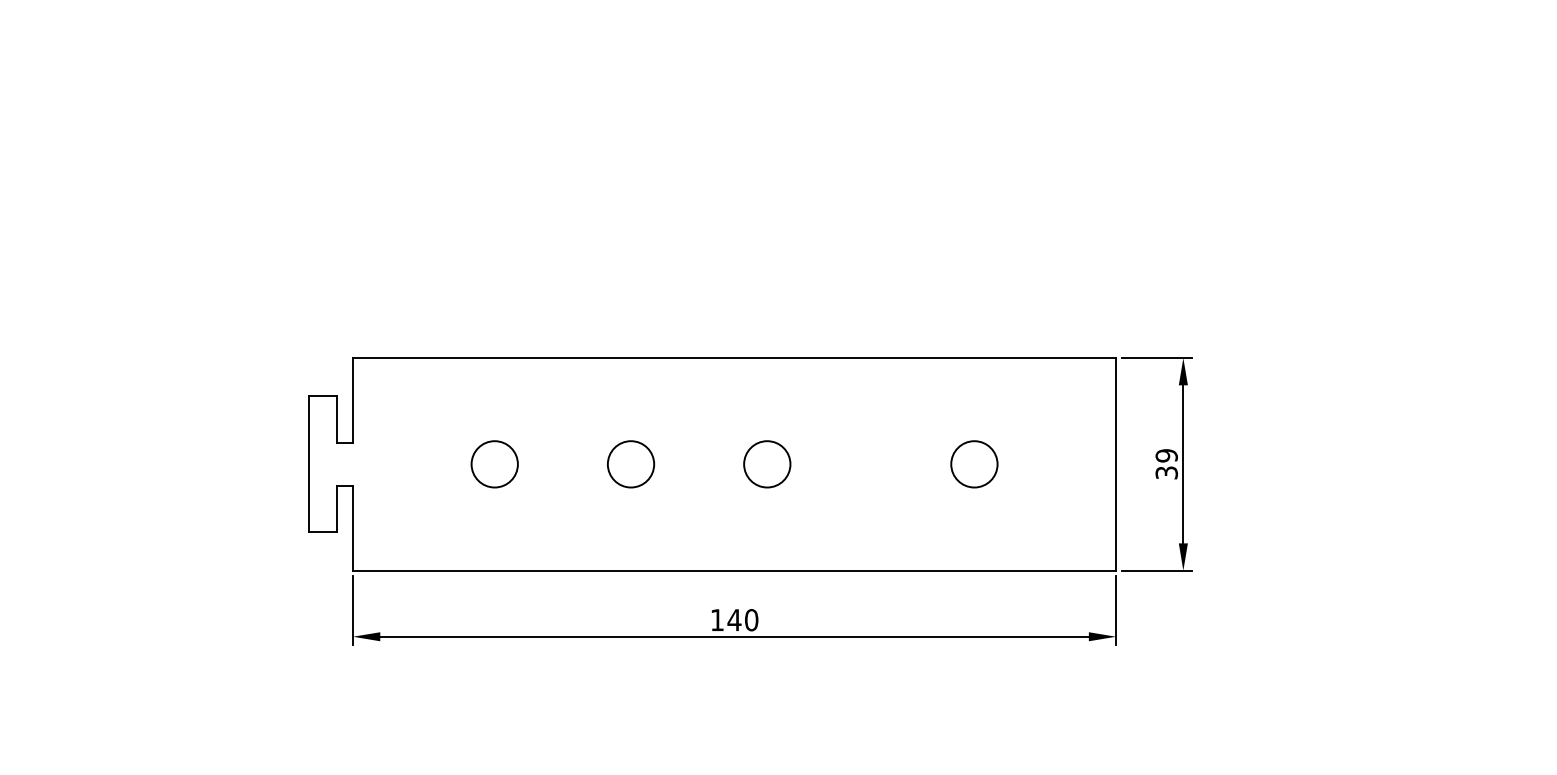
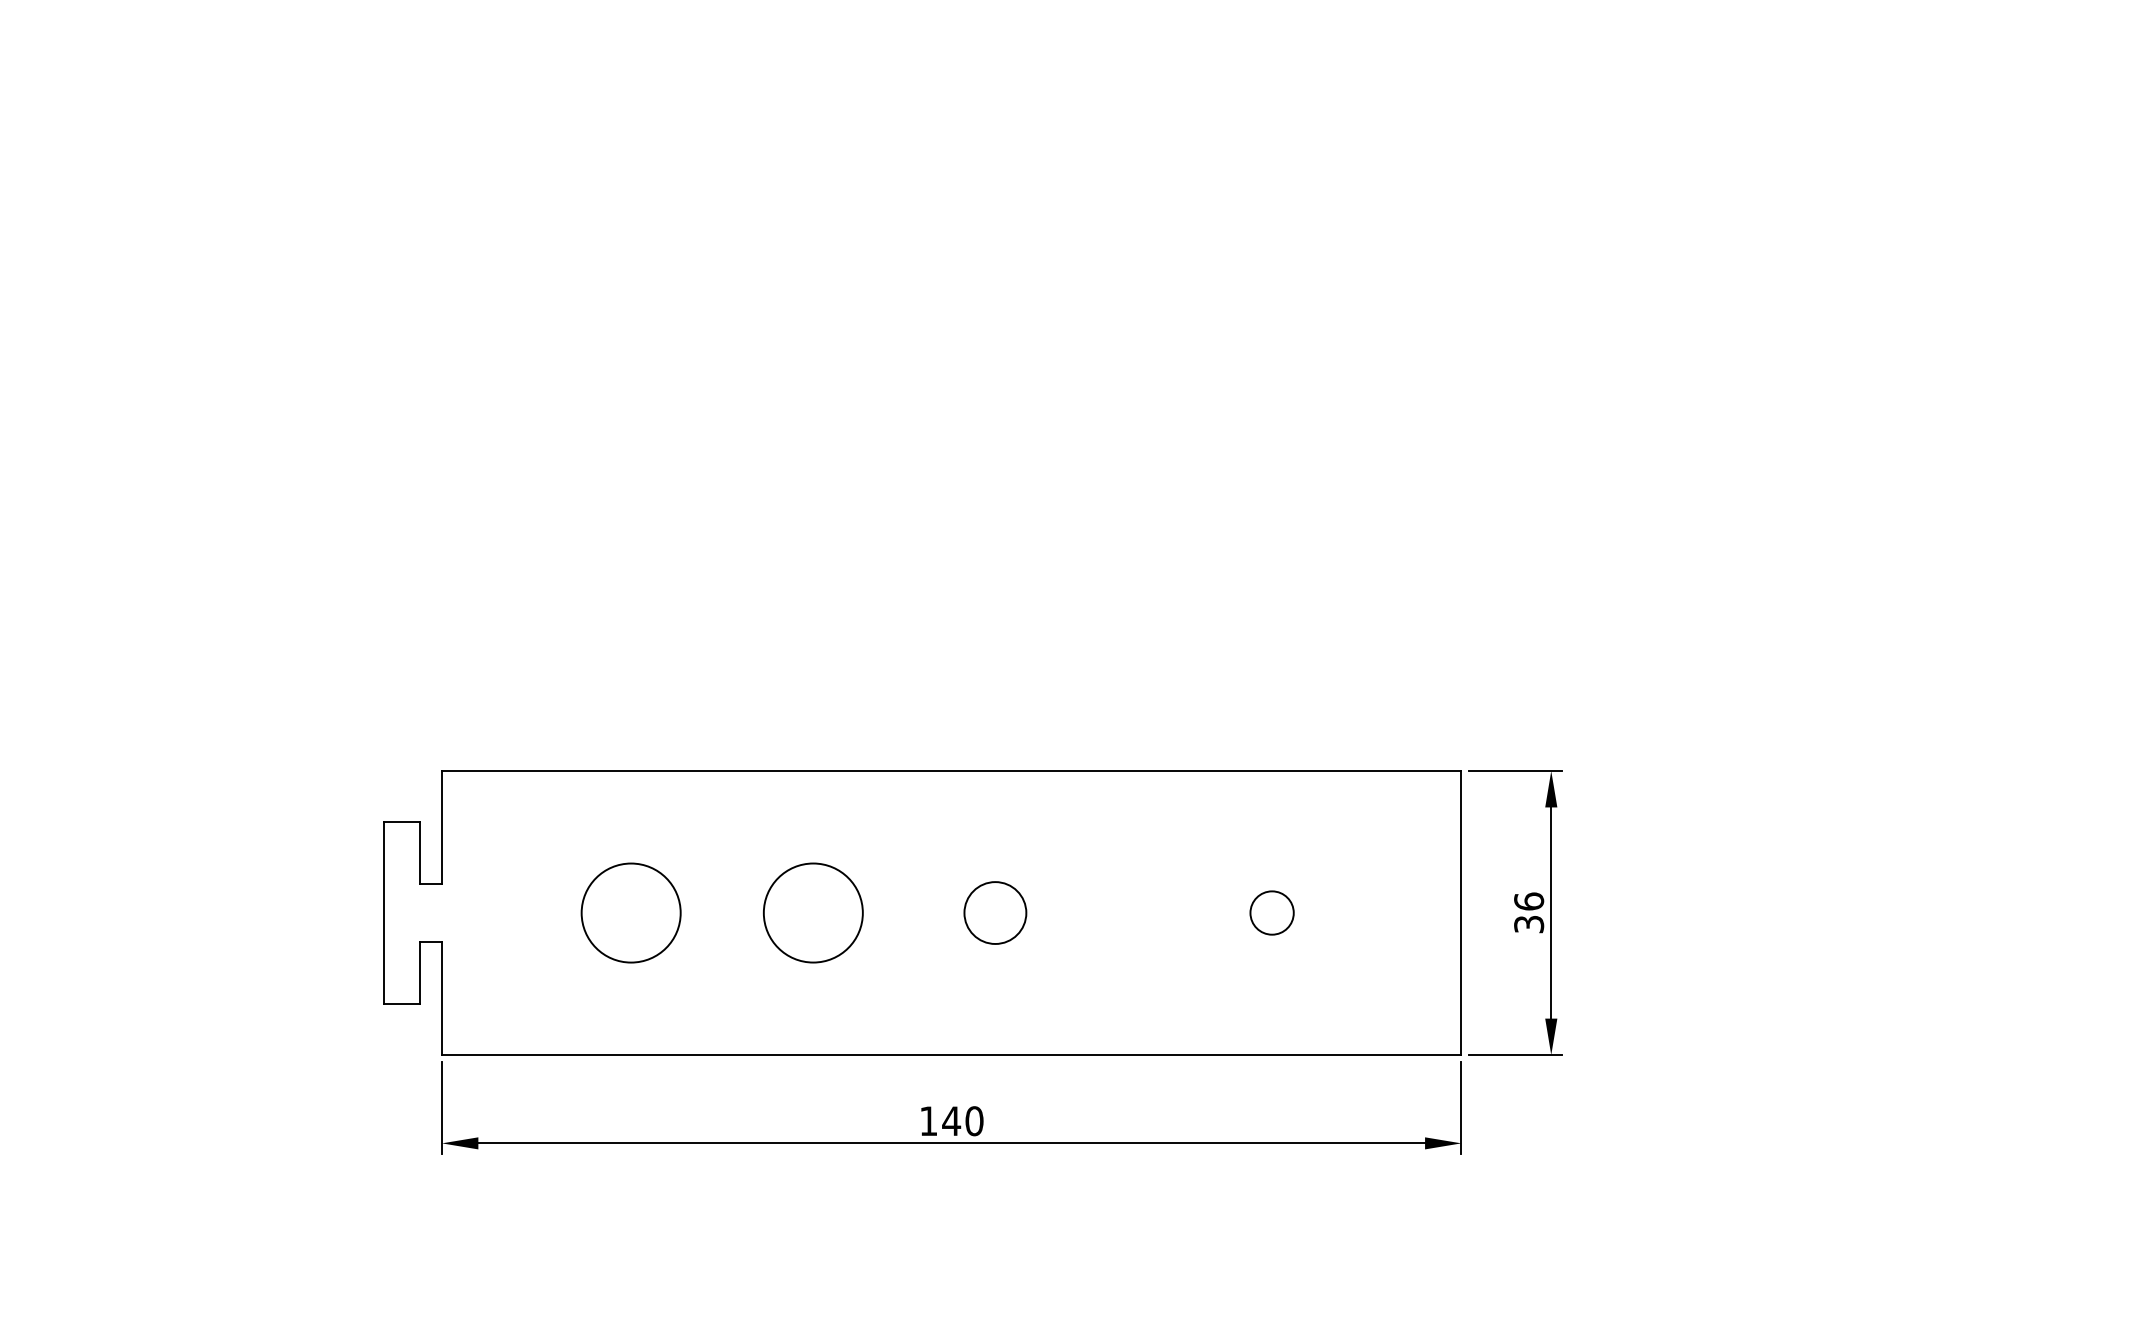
text: (1167, 455) -> (1529, 901), 39 -> 36
circle: (494, 463) -> (631, 912), size x1.6
circle: (631, 463) -> (813, 912), size x1.6
circle: (974, 463) -> (1272, 912), size x0.7

